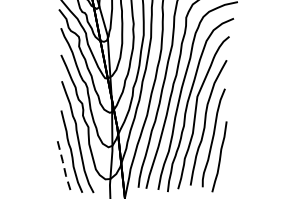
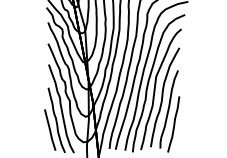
line: (63, 164) -> (50, 130), dashed -> solid

